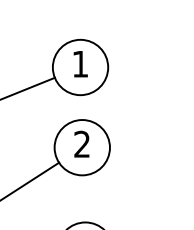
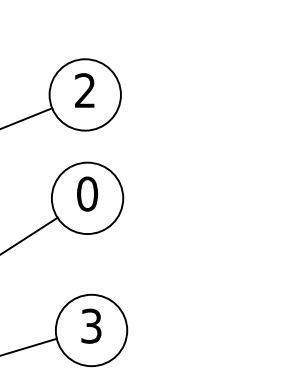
text: (79, 64) -> (84, 90), 1 -> 2
text: (82, 143) -> (87, 193), 2 -> 0

